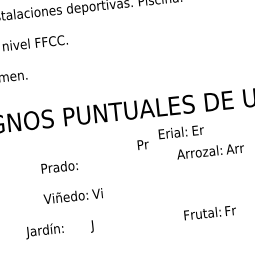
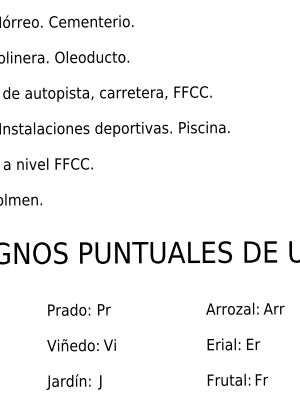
text: (181, 132) -> (233, 344), moved
text: (143, 144) -> (104, 309), moved
text: (44, 230) -> (68, 381), moved

